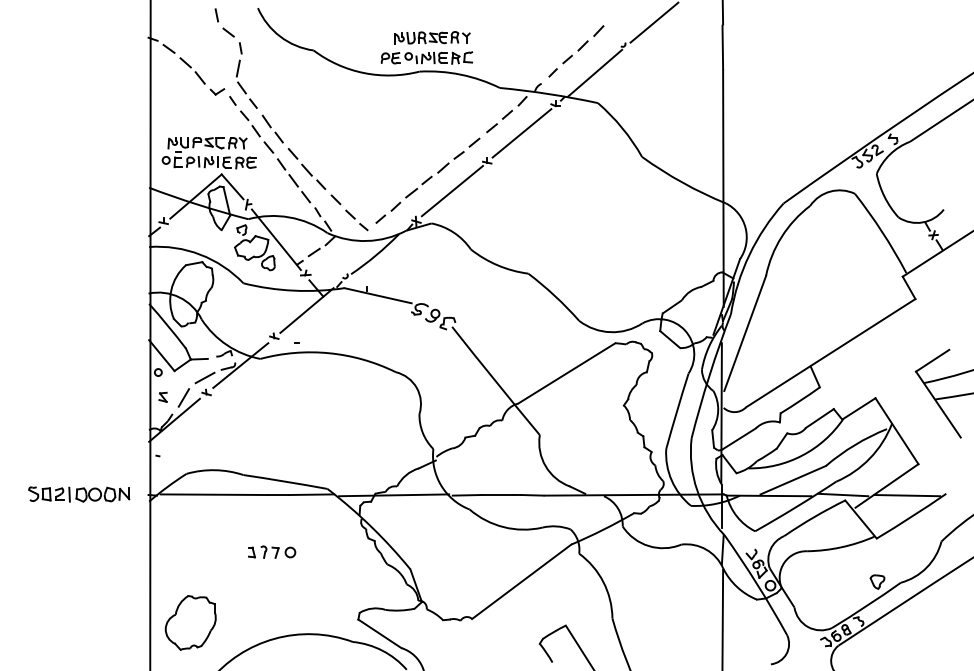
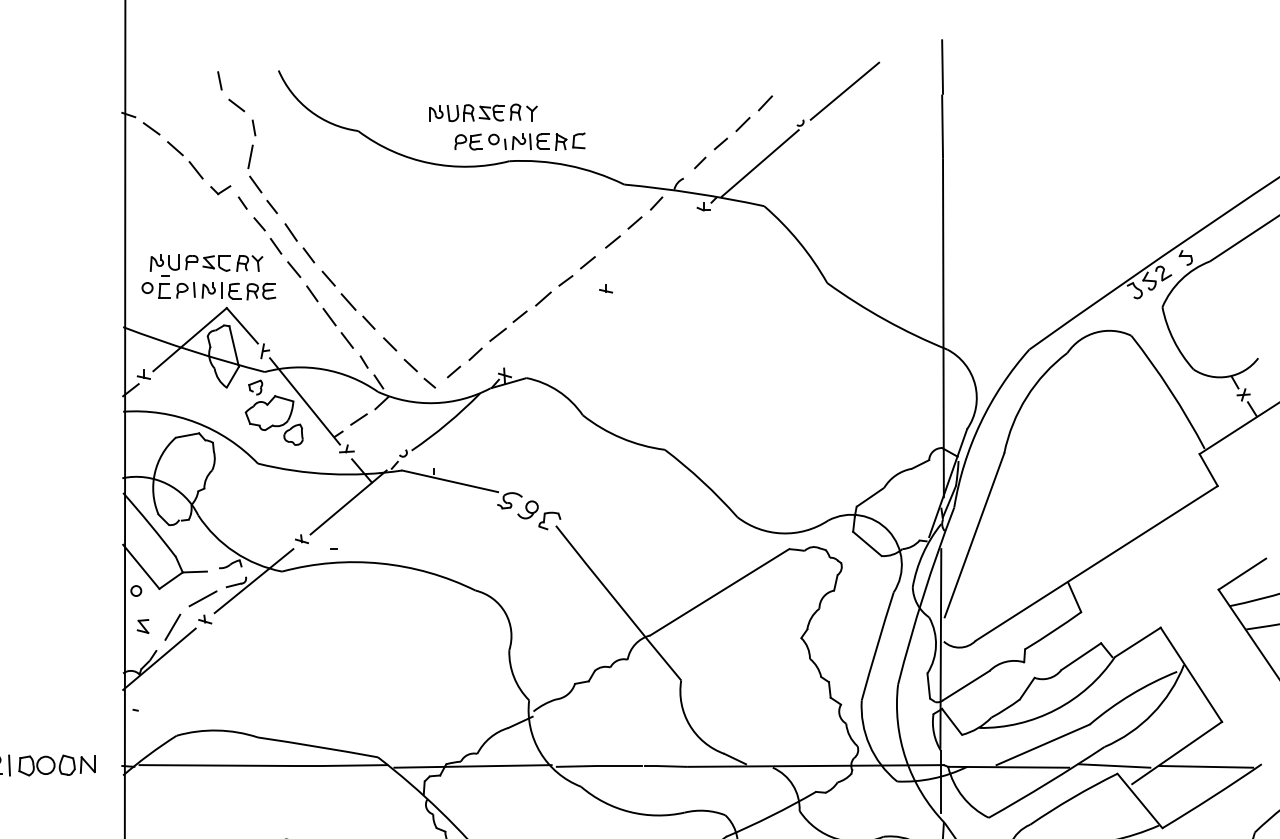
part: (432, 37) -> (483, 112), moved
line: (521, 133) -> (655, 249), removed
line: (452, 191) -> (556, 332), removed

